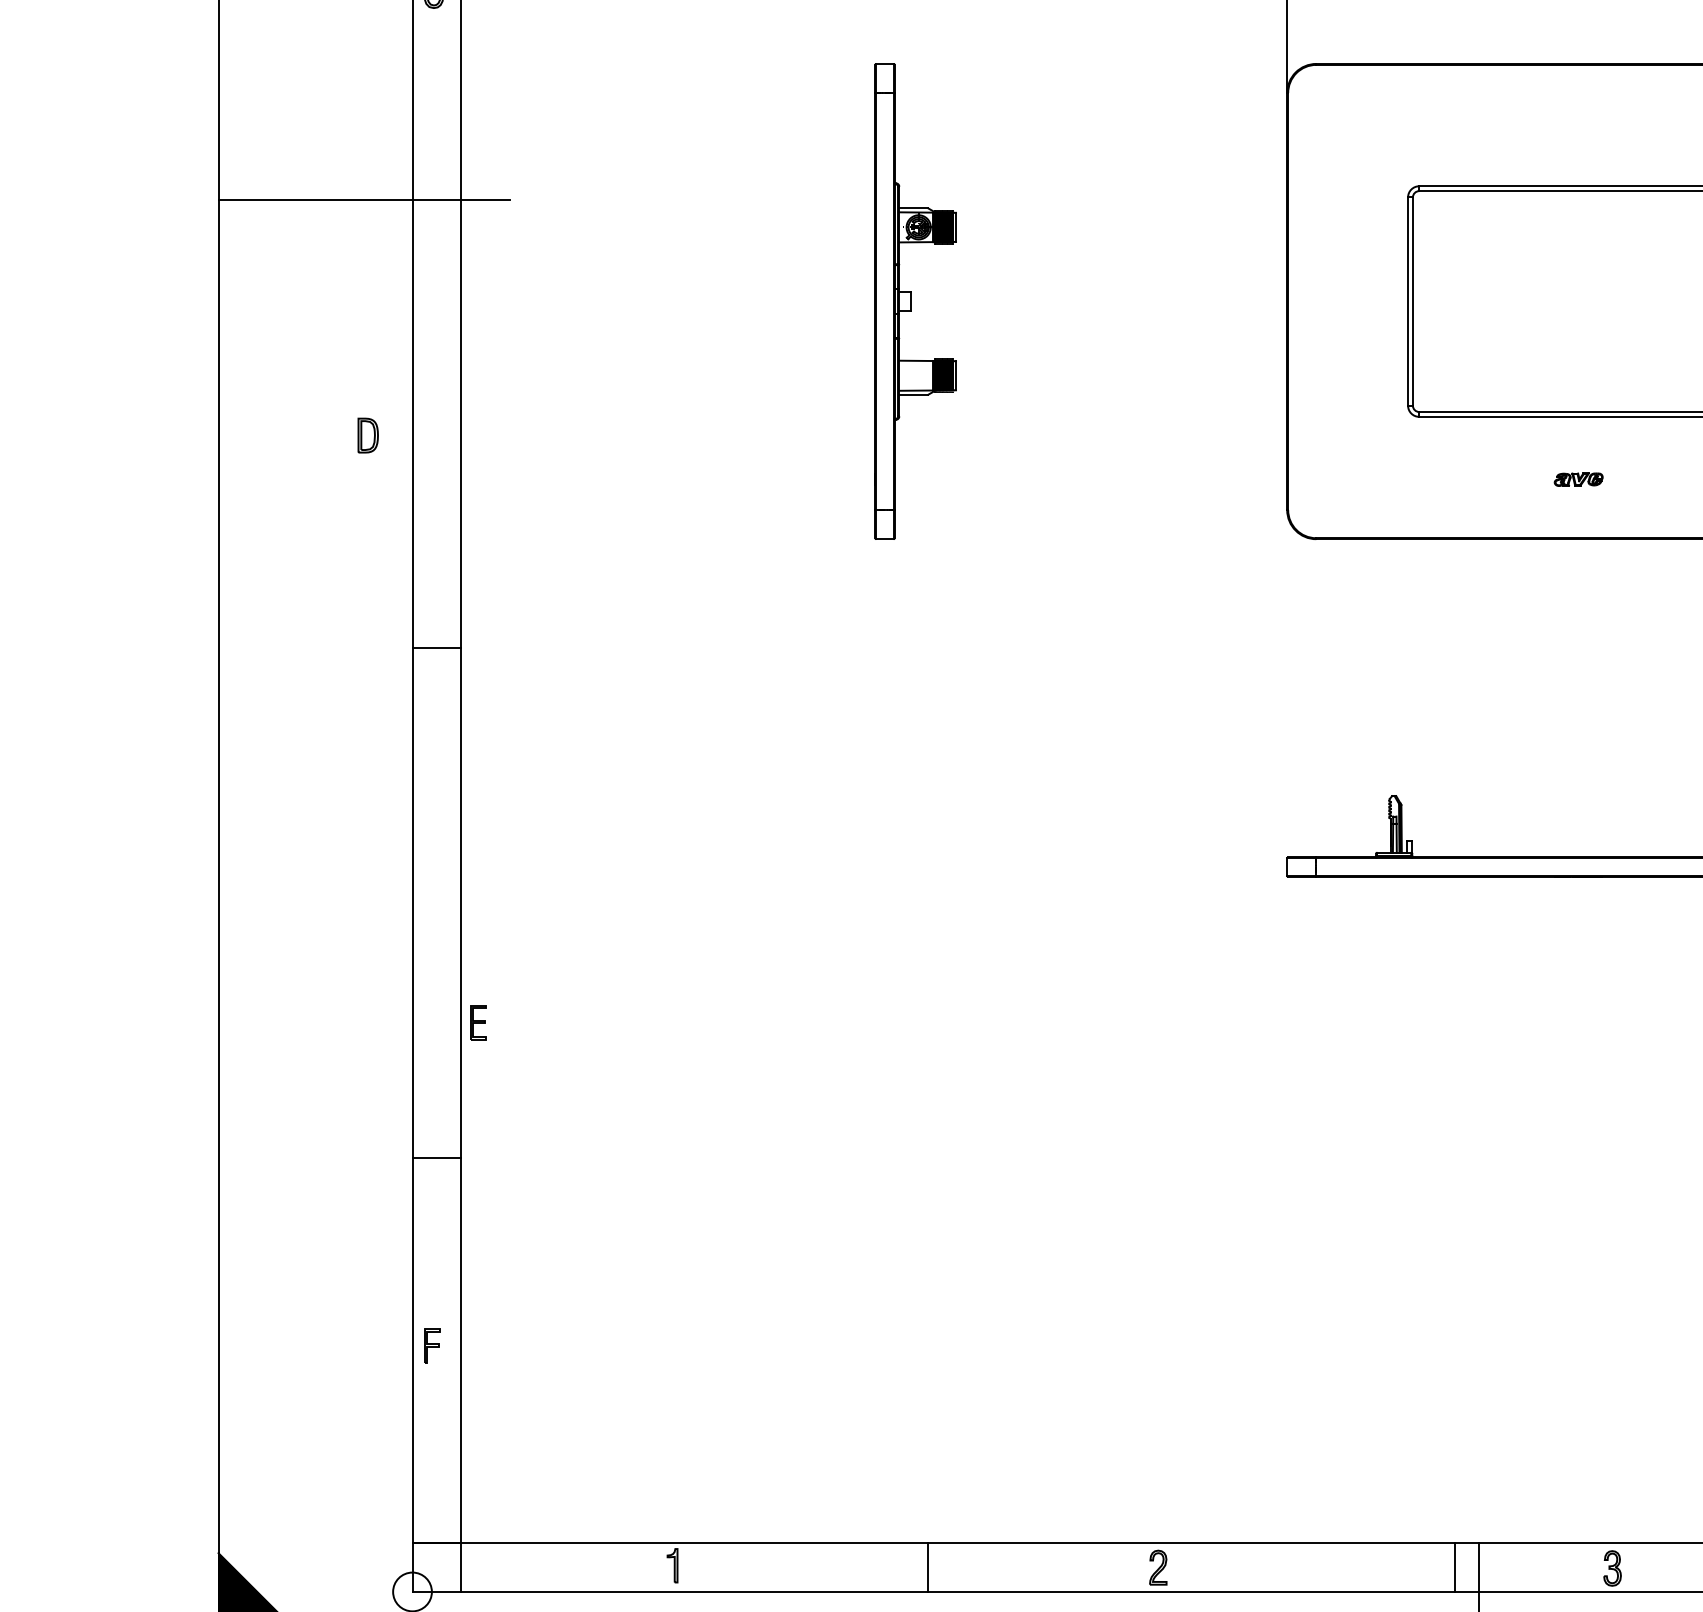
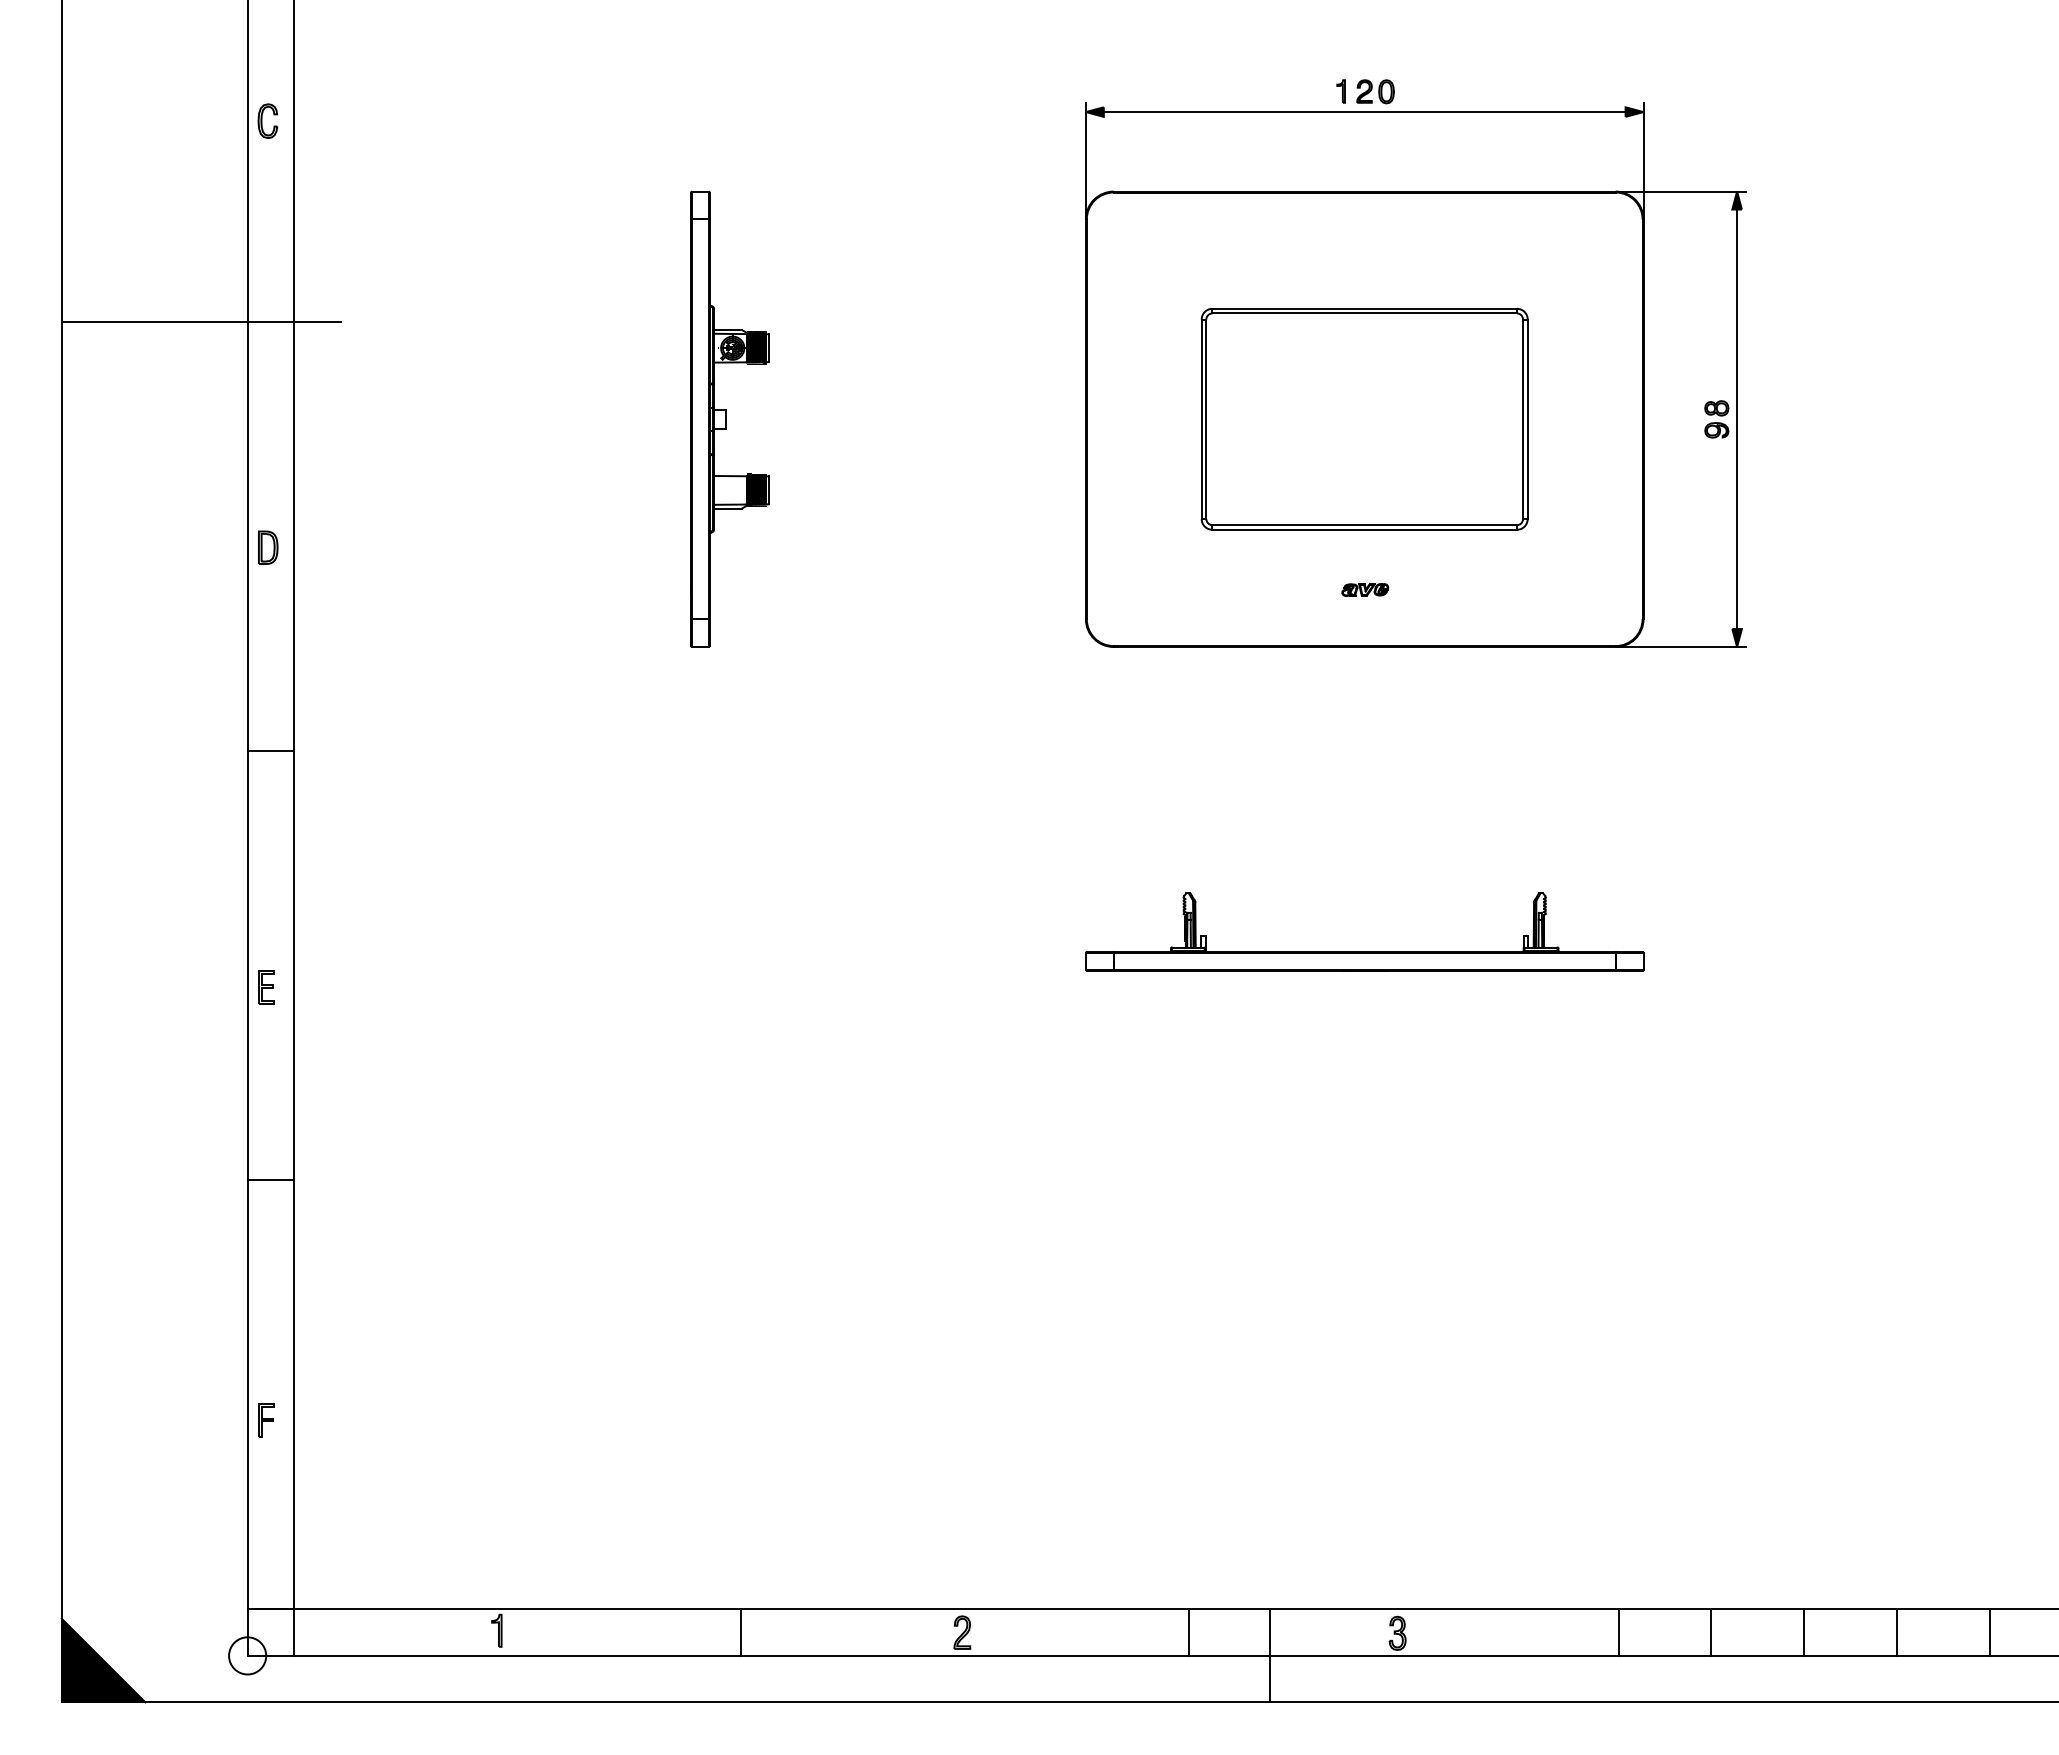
part: (368, 435) -> (268, 547), moved
part: (478, 1022) -> (266, 987), moved
line: (436, 1158) -> (270, 1180), moved
line: (1454, 1567) -> (1188, 1632), moved

